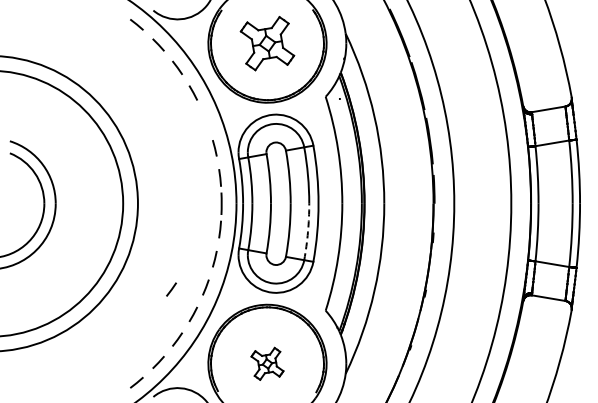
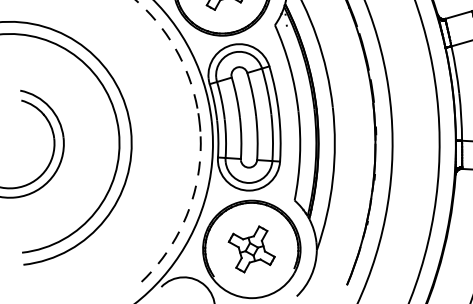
line: (205, 119) -> (178, 54), added
arc: (308, 232) -> (273, 137), dashed -> solid
line: (171, 289) -> (166, 197), removed
part: (267, 363) -> (251, 249), size x1.67

